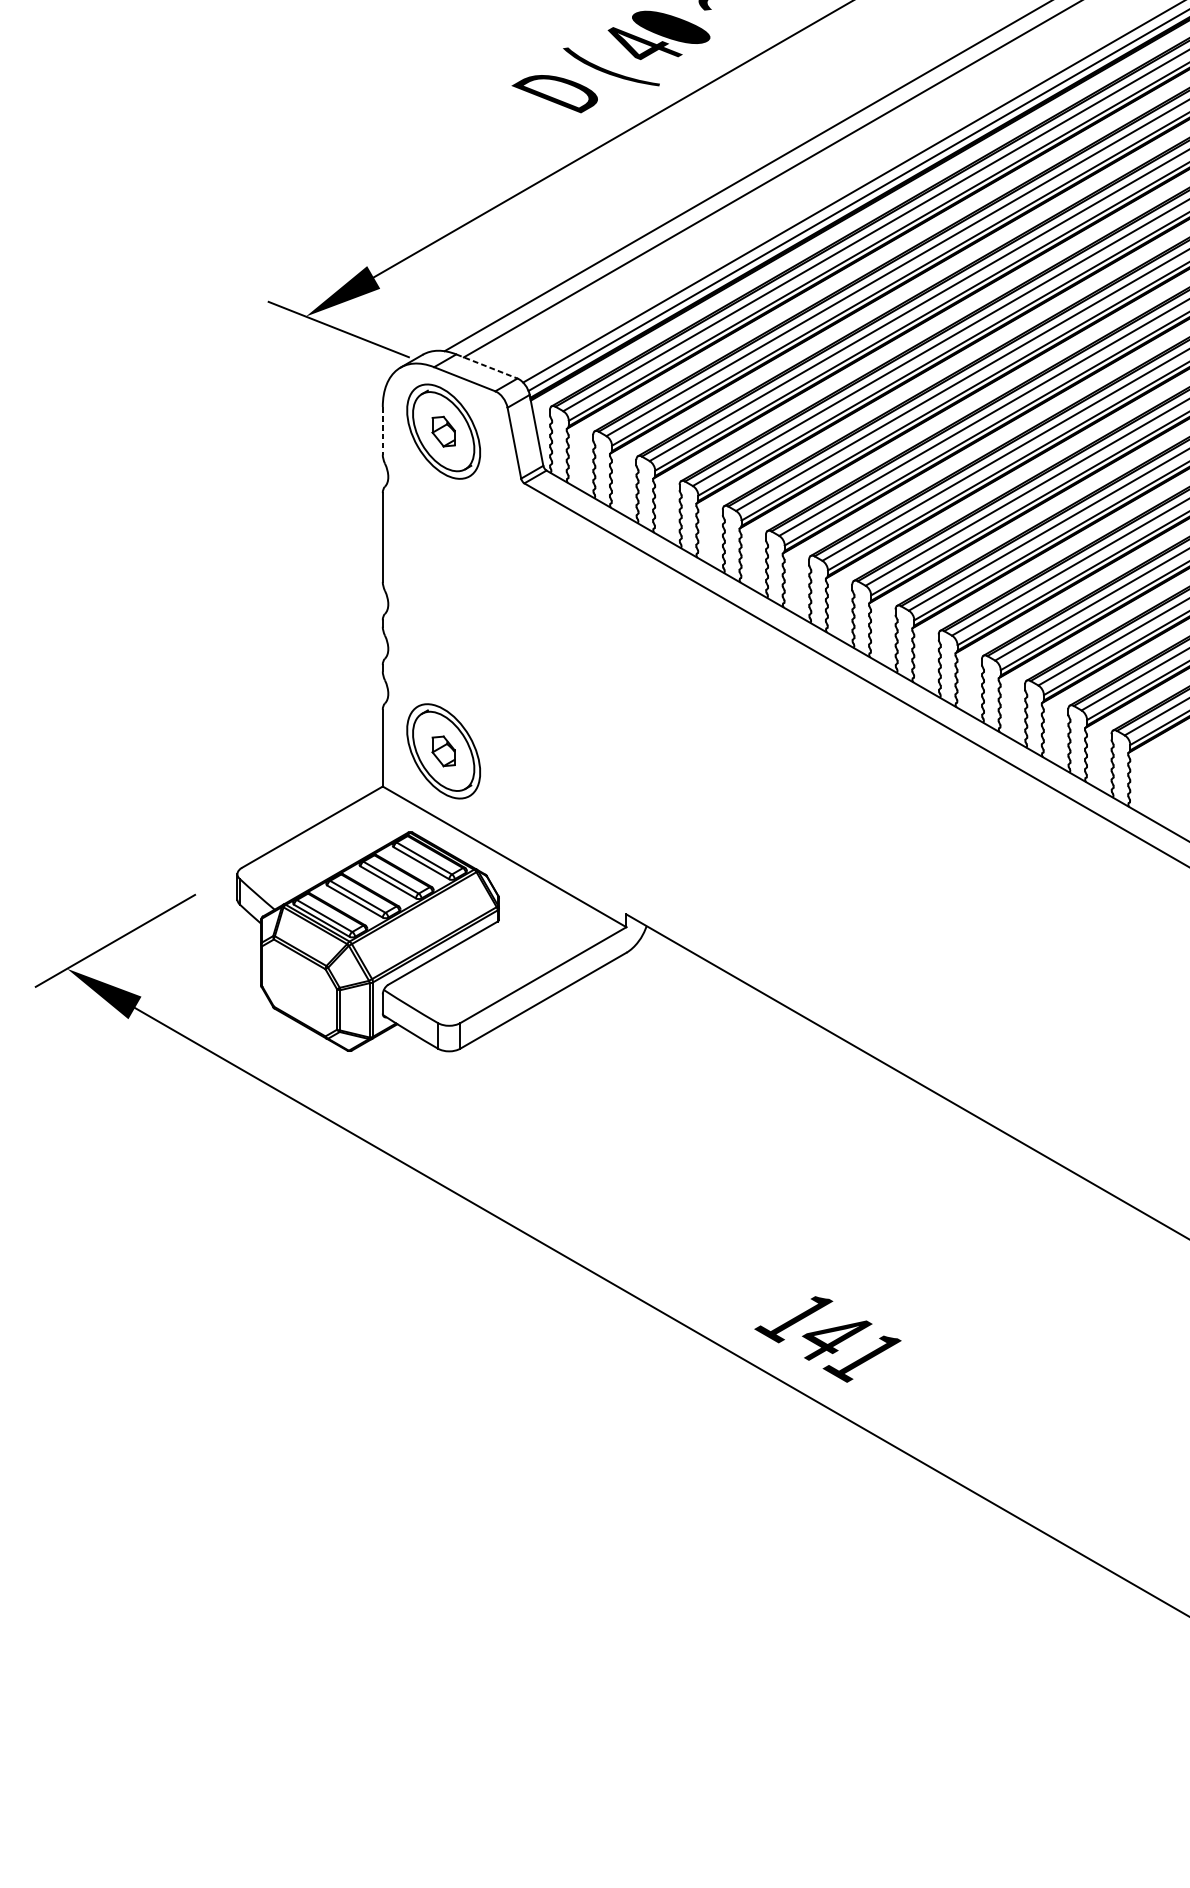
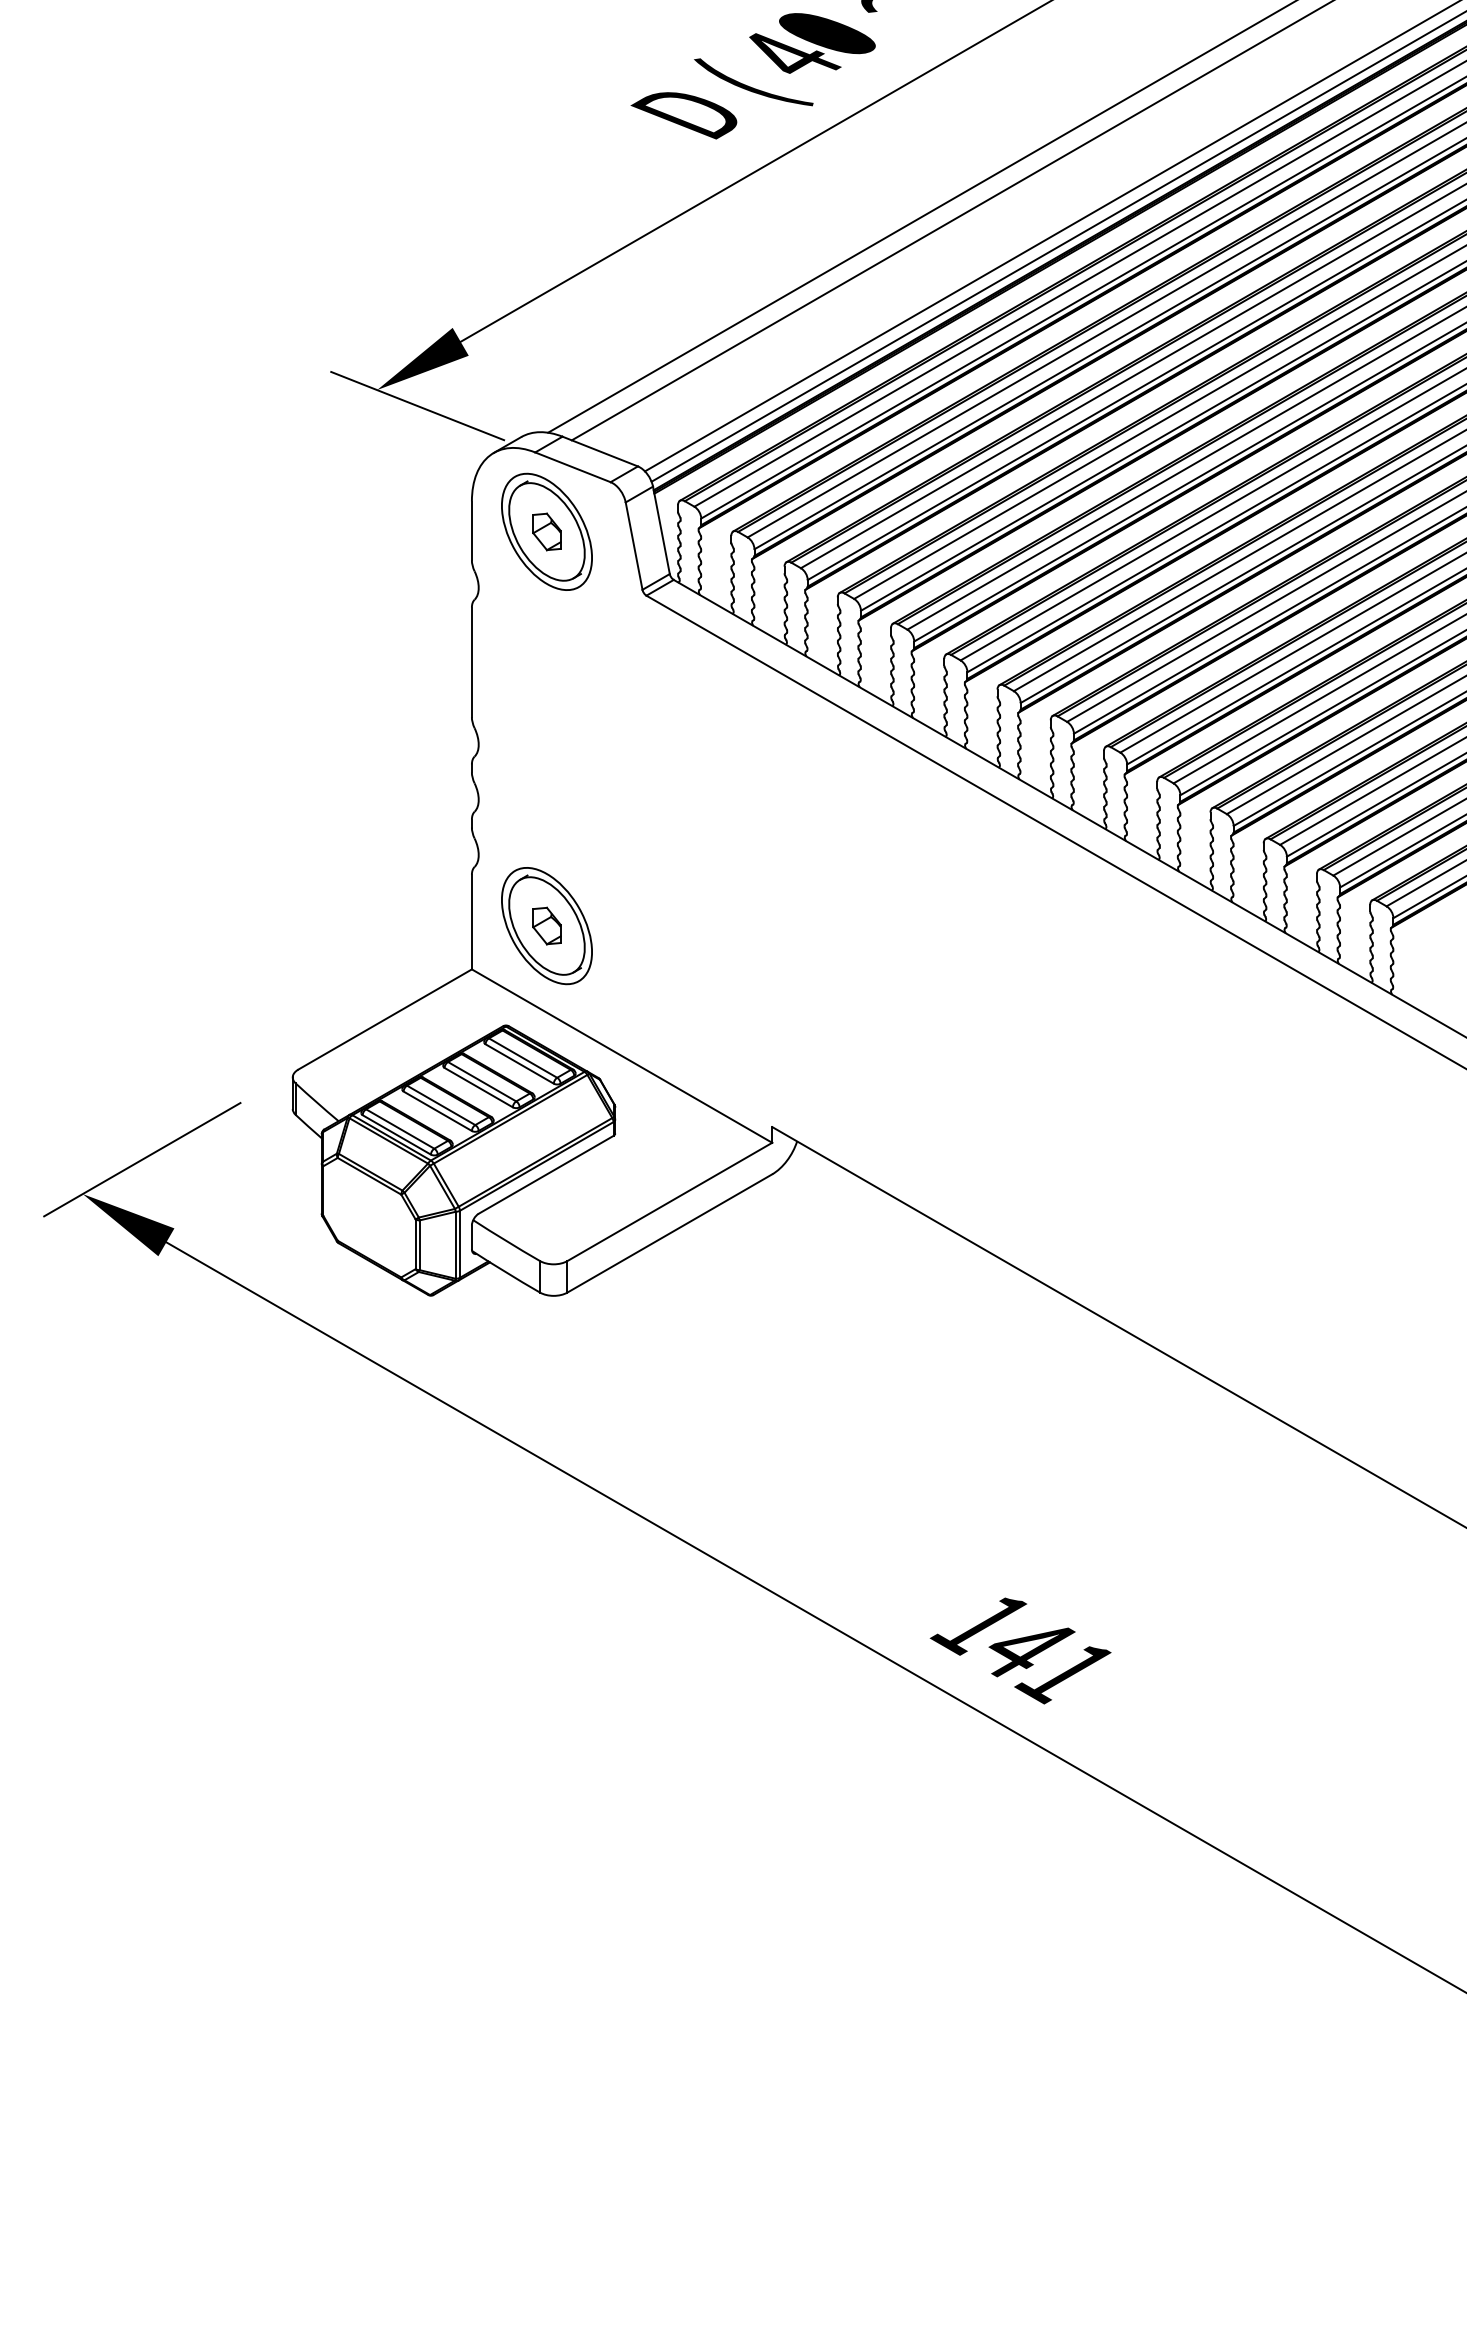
line: (487, 366) -> (600, 451), dashed -> solid
line: (382, 431) -> (471, 531), dashed -> solid

